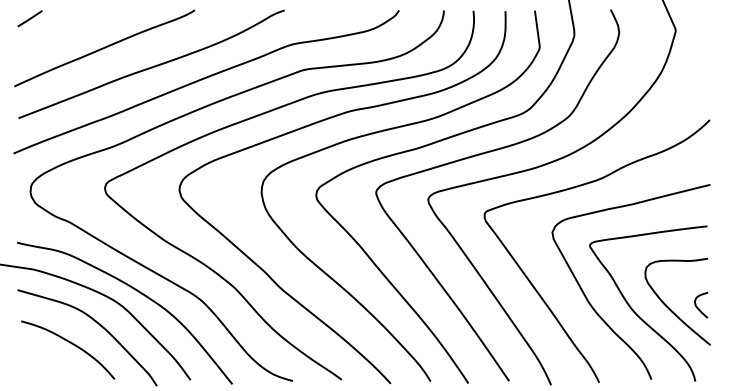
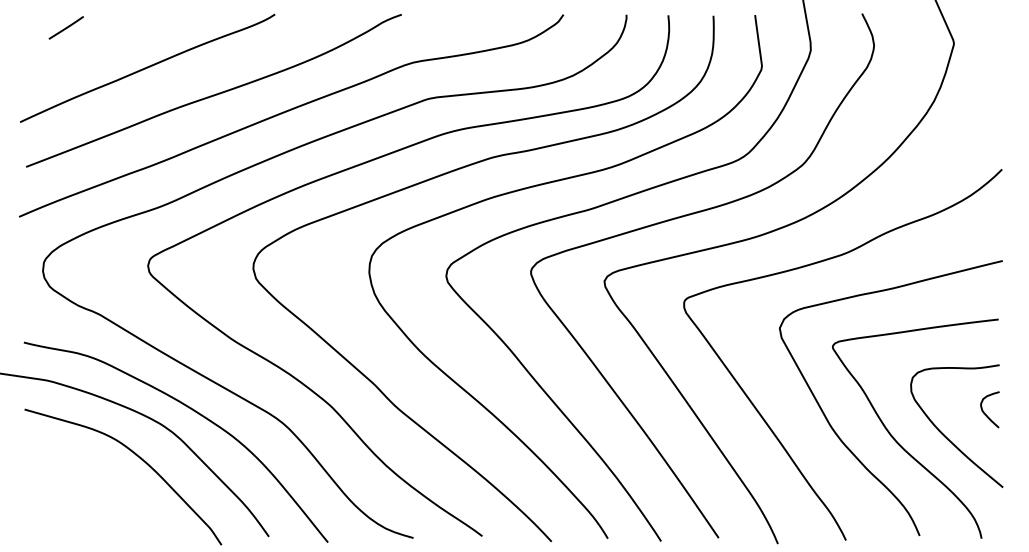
line: (29, 18) -> (65, 27), moved
curve: (698, 307) -> (986, 412), moved
curve: (71, 344) -> (100, 486), removed

